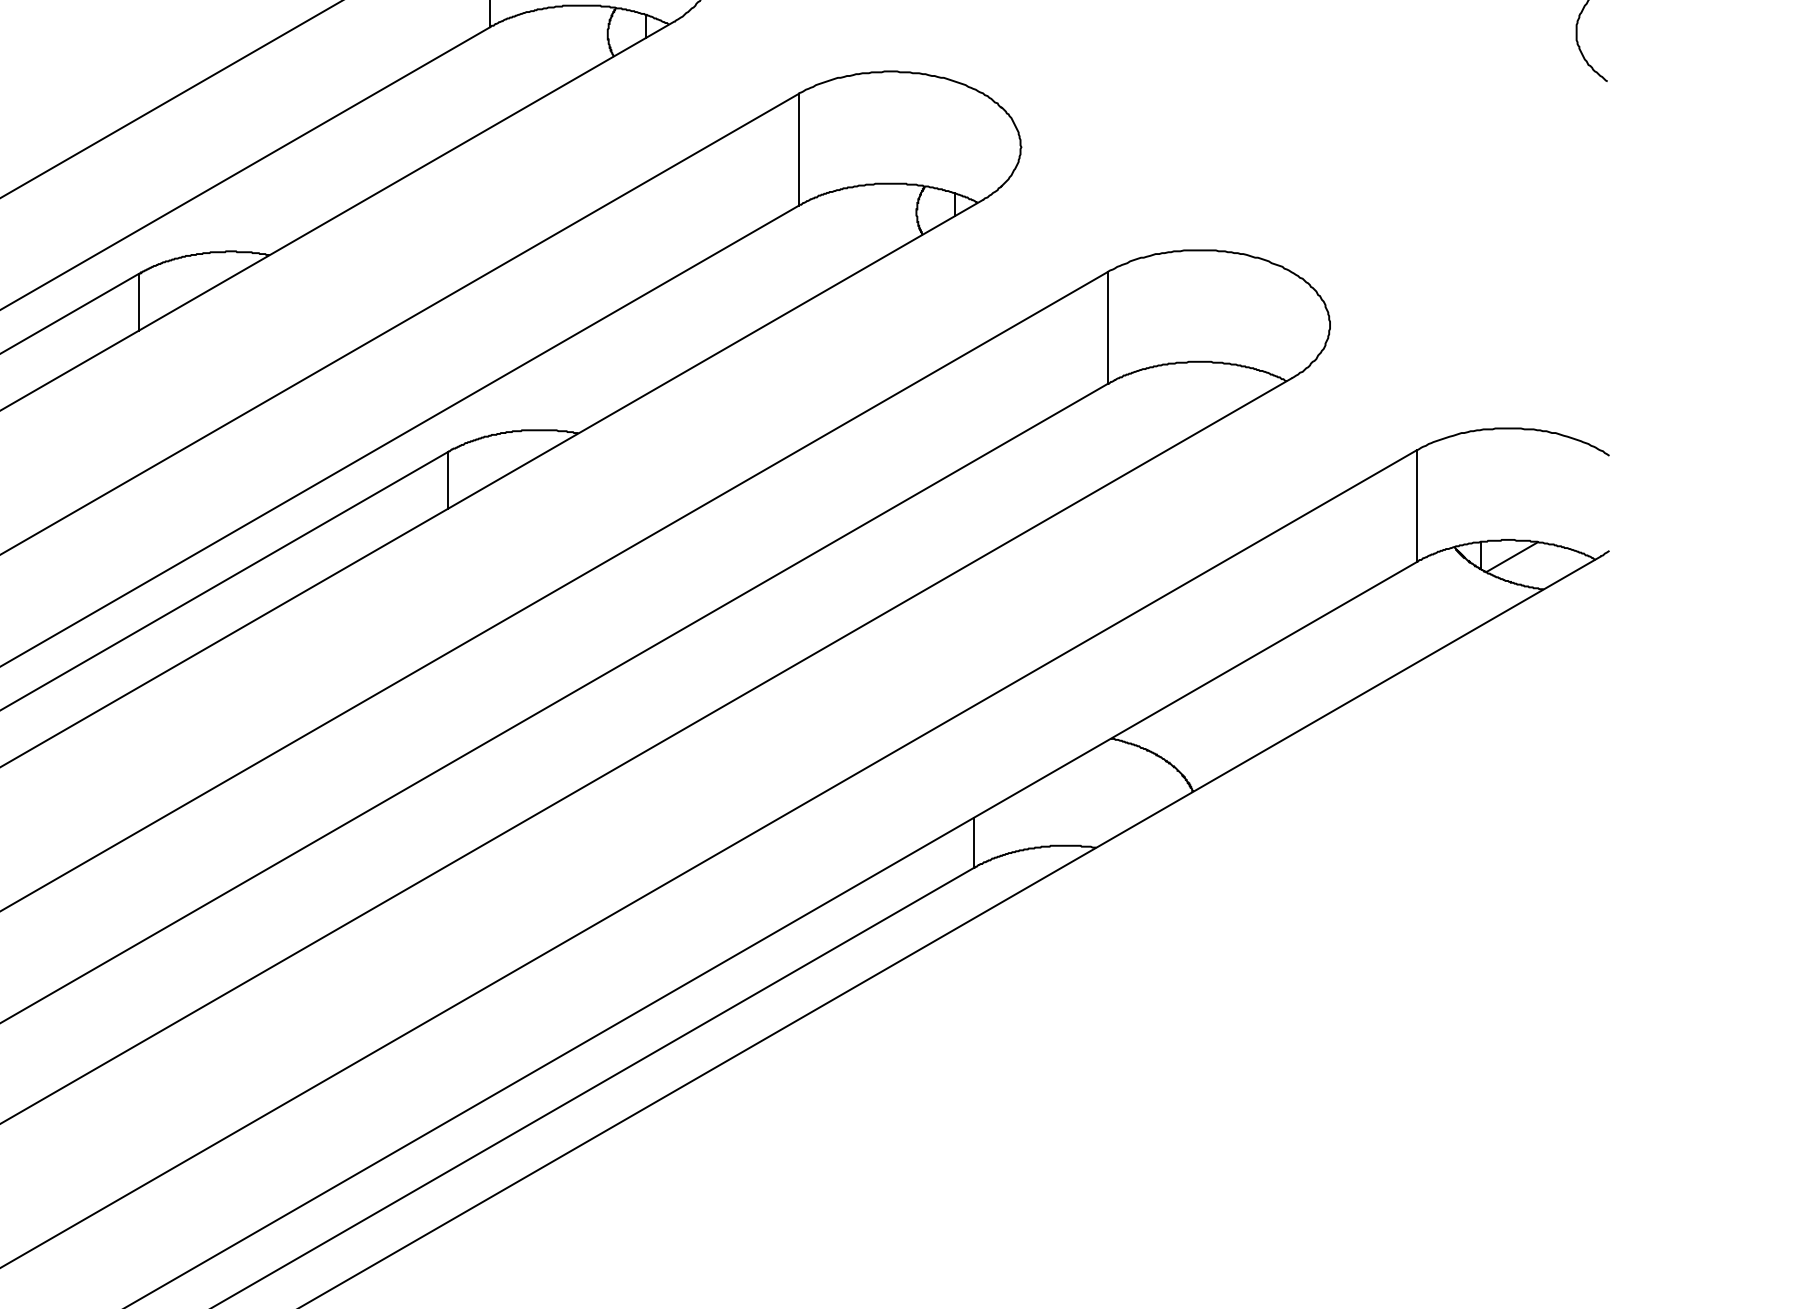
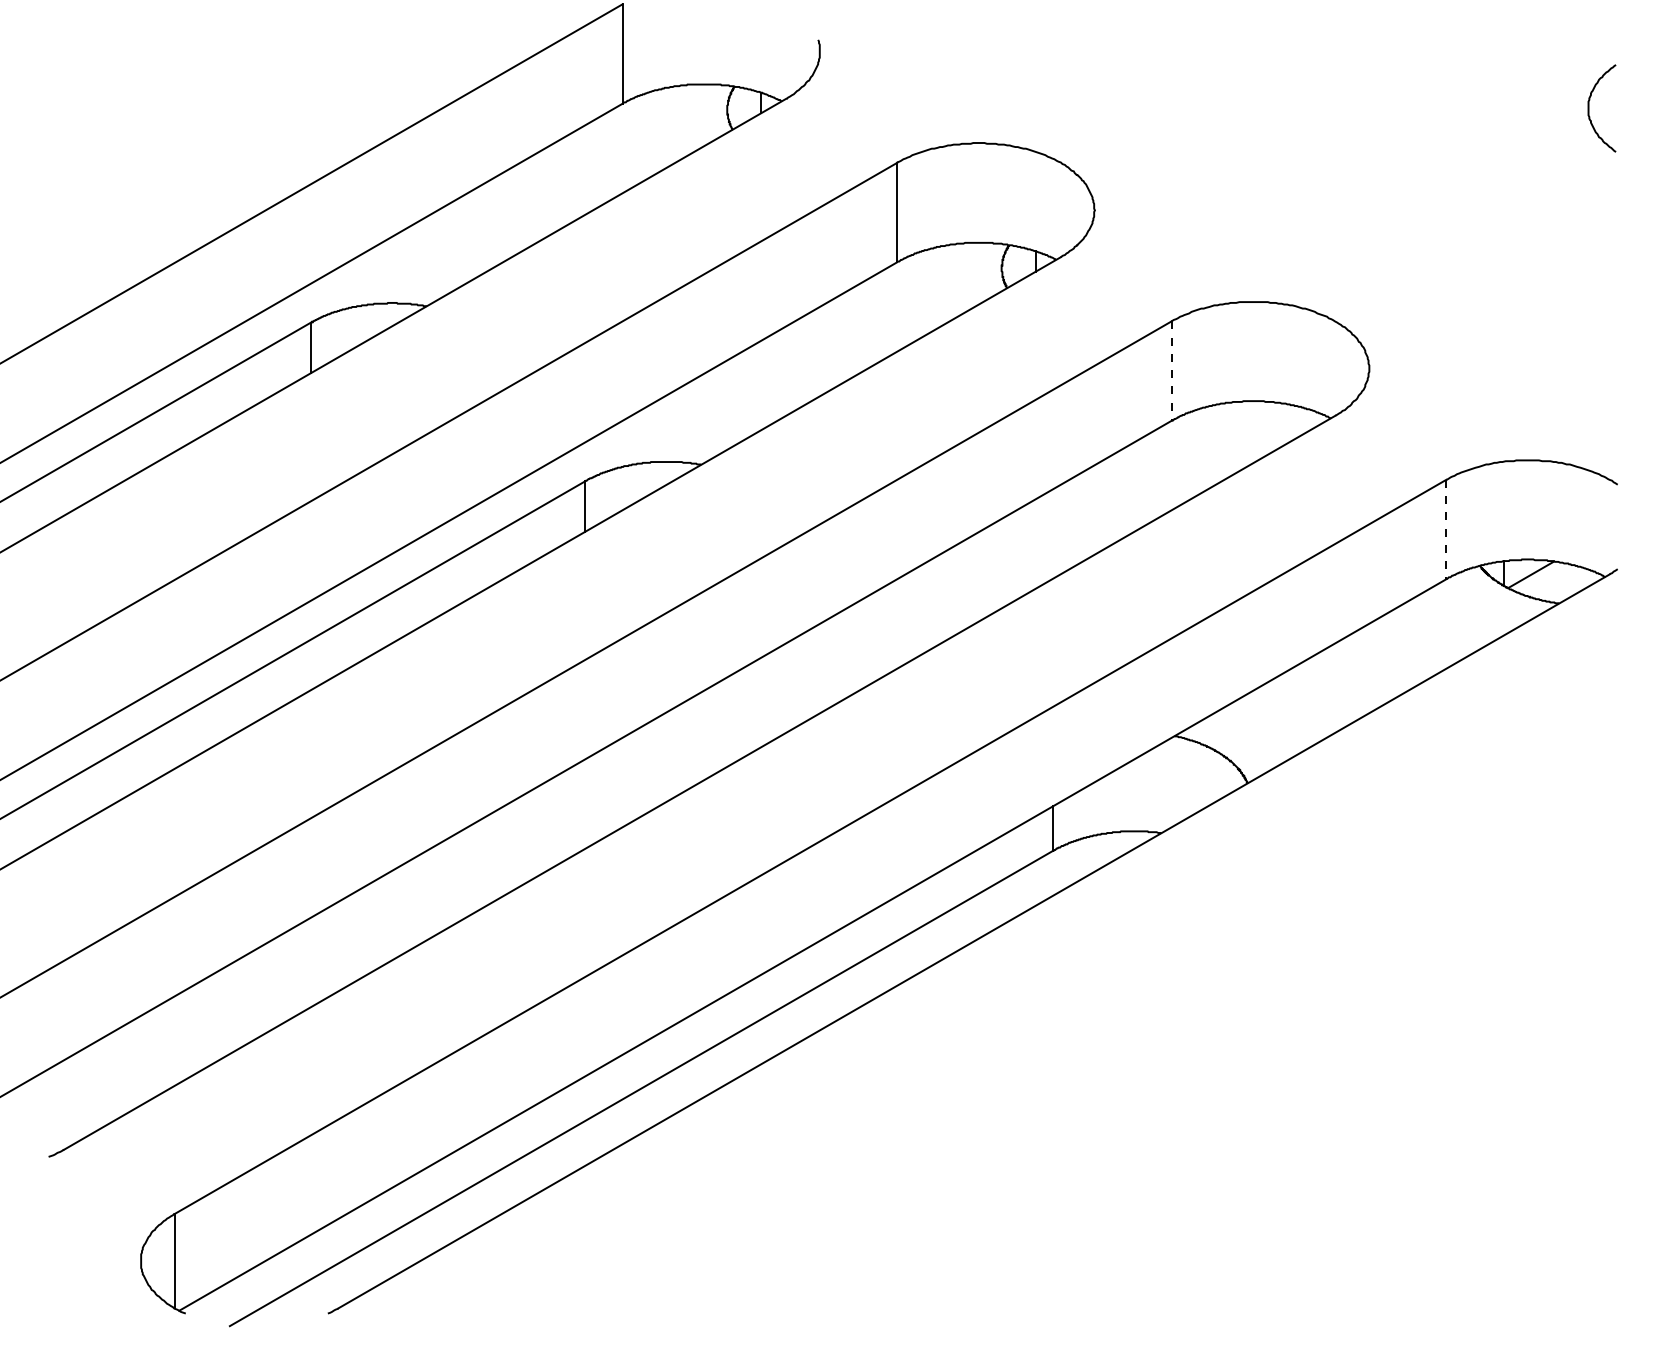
line: (1107, 328) -> (1171, 371), solid -> dashed
line: (1416, 506) -> (1446, 529), solid -> dashed

